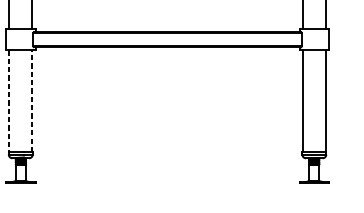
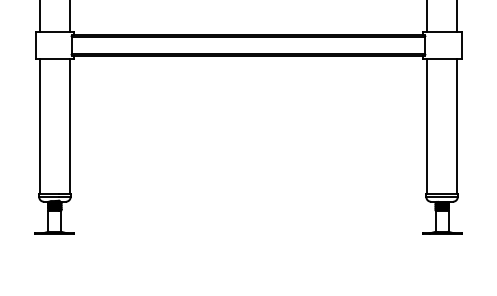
line: (32, 100) -> (70, 125), dashed -> solid
line: (9, 101) -> (39, 126), dashed -> solid

